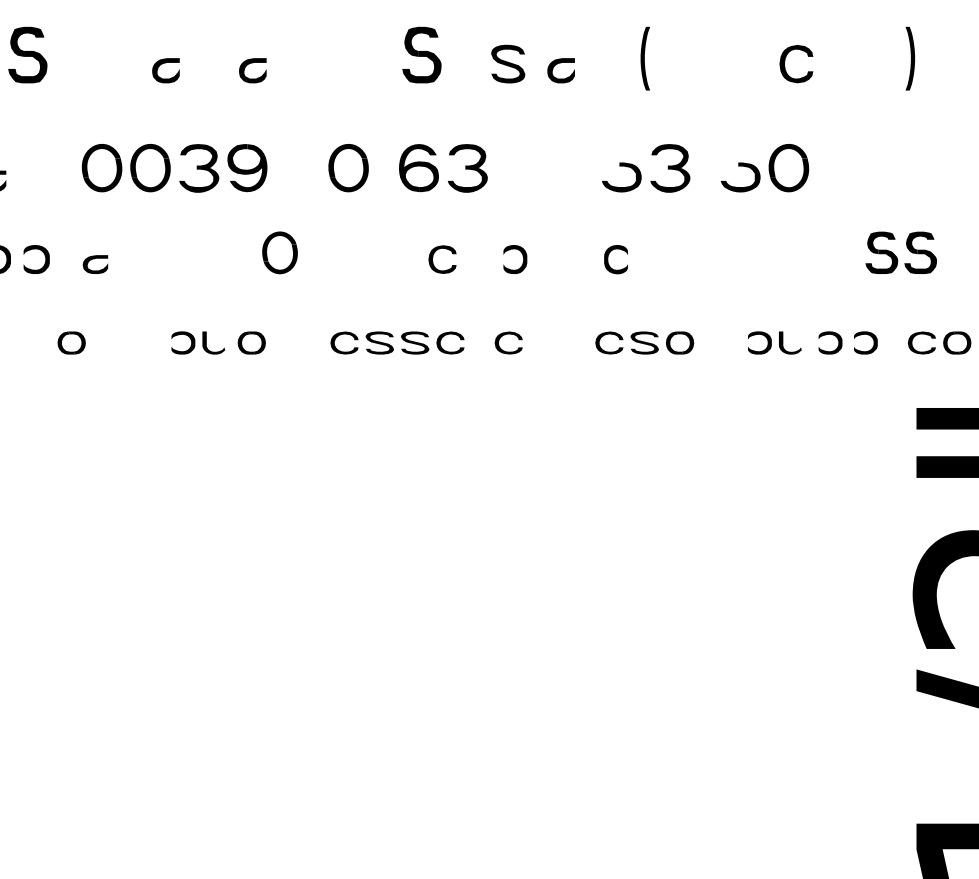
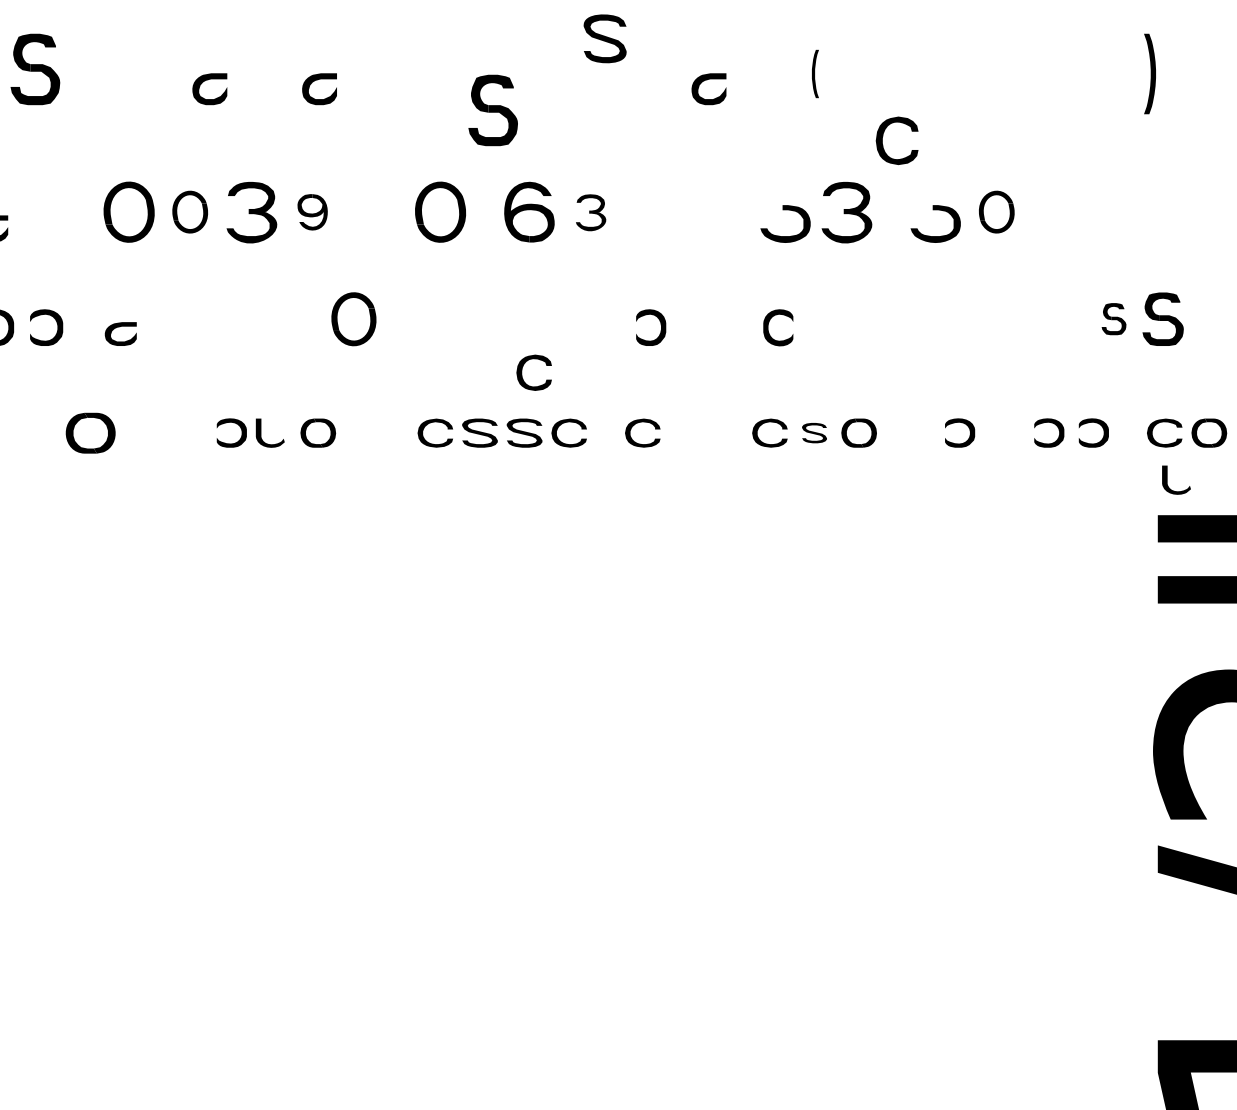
part: (421, 55) -> (492, 110), moved
part: (645, 58) -> (815, 73), size x0.6
part: (785, 60) -> (883, 136), moved
part: (507, 63) -> (604, 38), moved
part: (149, 167) -> (189, 211), size x0.7
part: (788, 167) -> (996, 211), size x0.7
part: (247, 168) -> (312, 212), size x0.6
part: (467, 168) -> (590, 212), size x0.6
part: (881, 252) -> (1113, 318), size x0.6
part: (433, 259) -> (522, 372), moved
part: (71, 342) -> (90, 432), size x1.4
part: (644, 342) -> (814, 432), size x0.7
part: (783, 342) -> (1167, 479), moved

